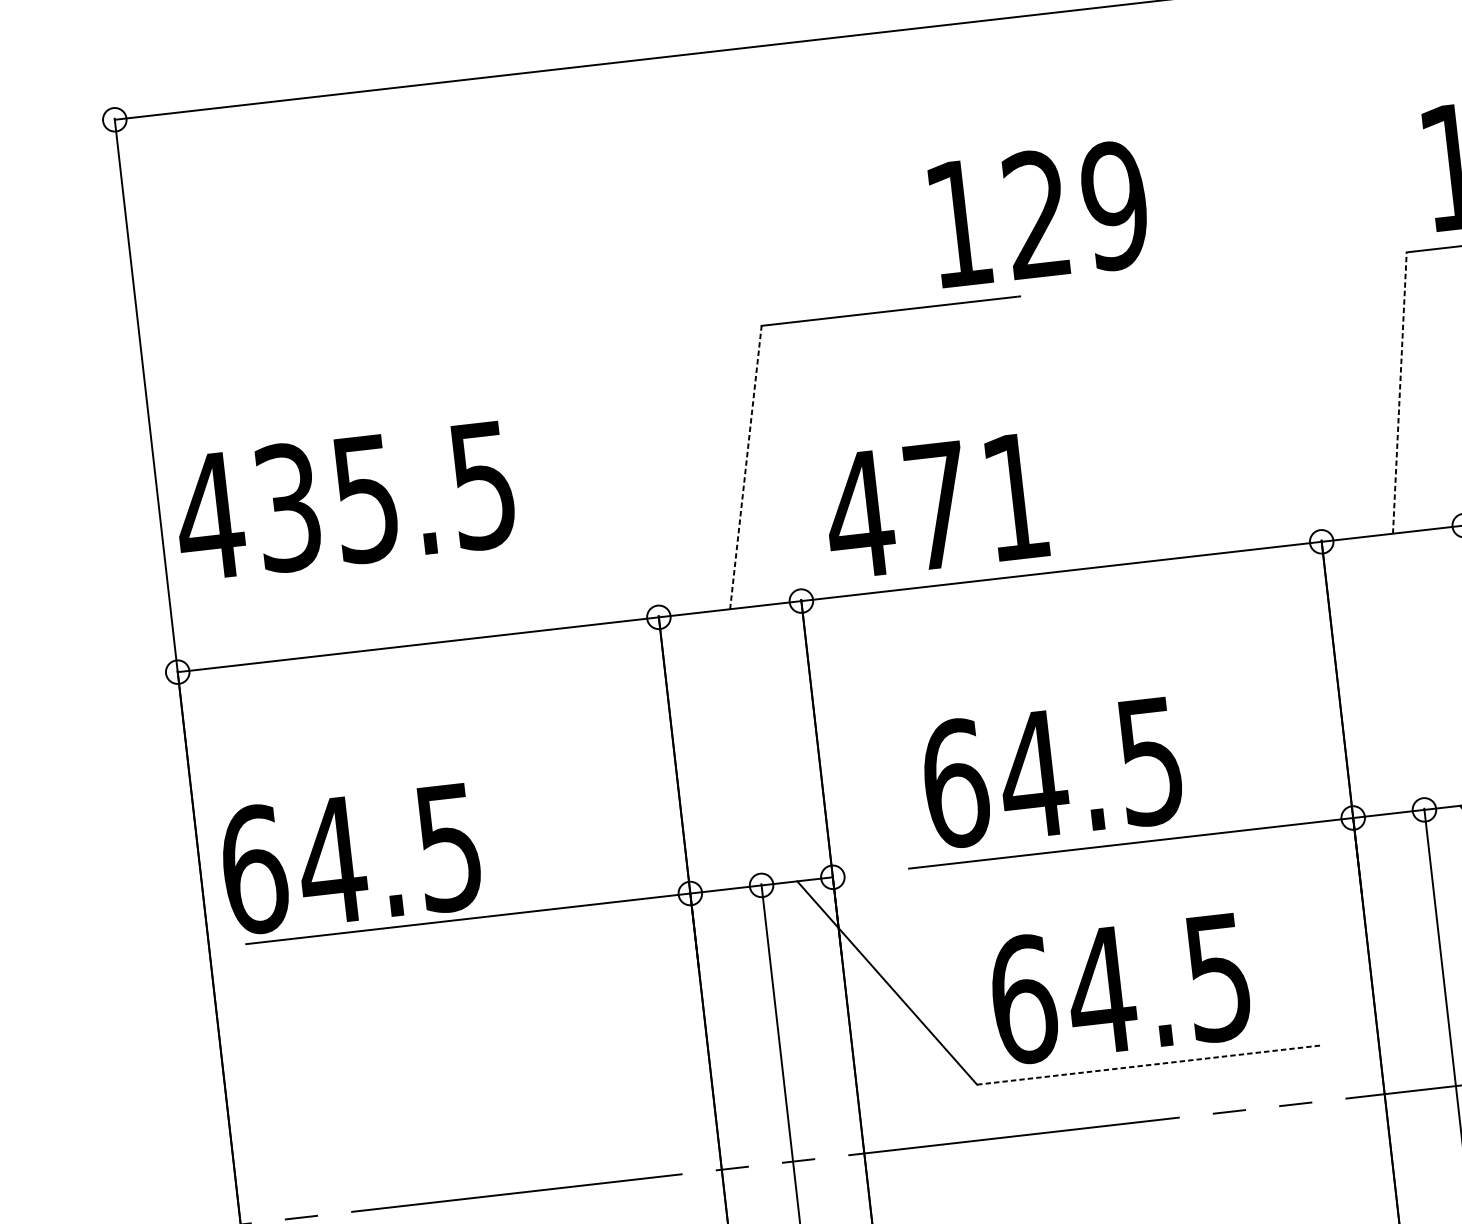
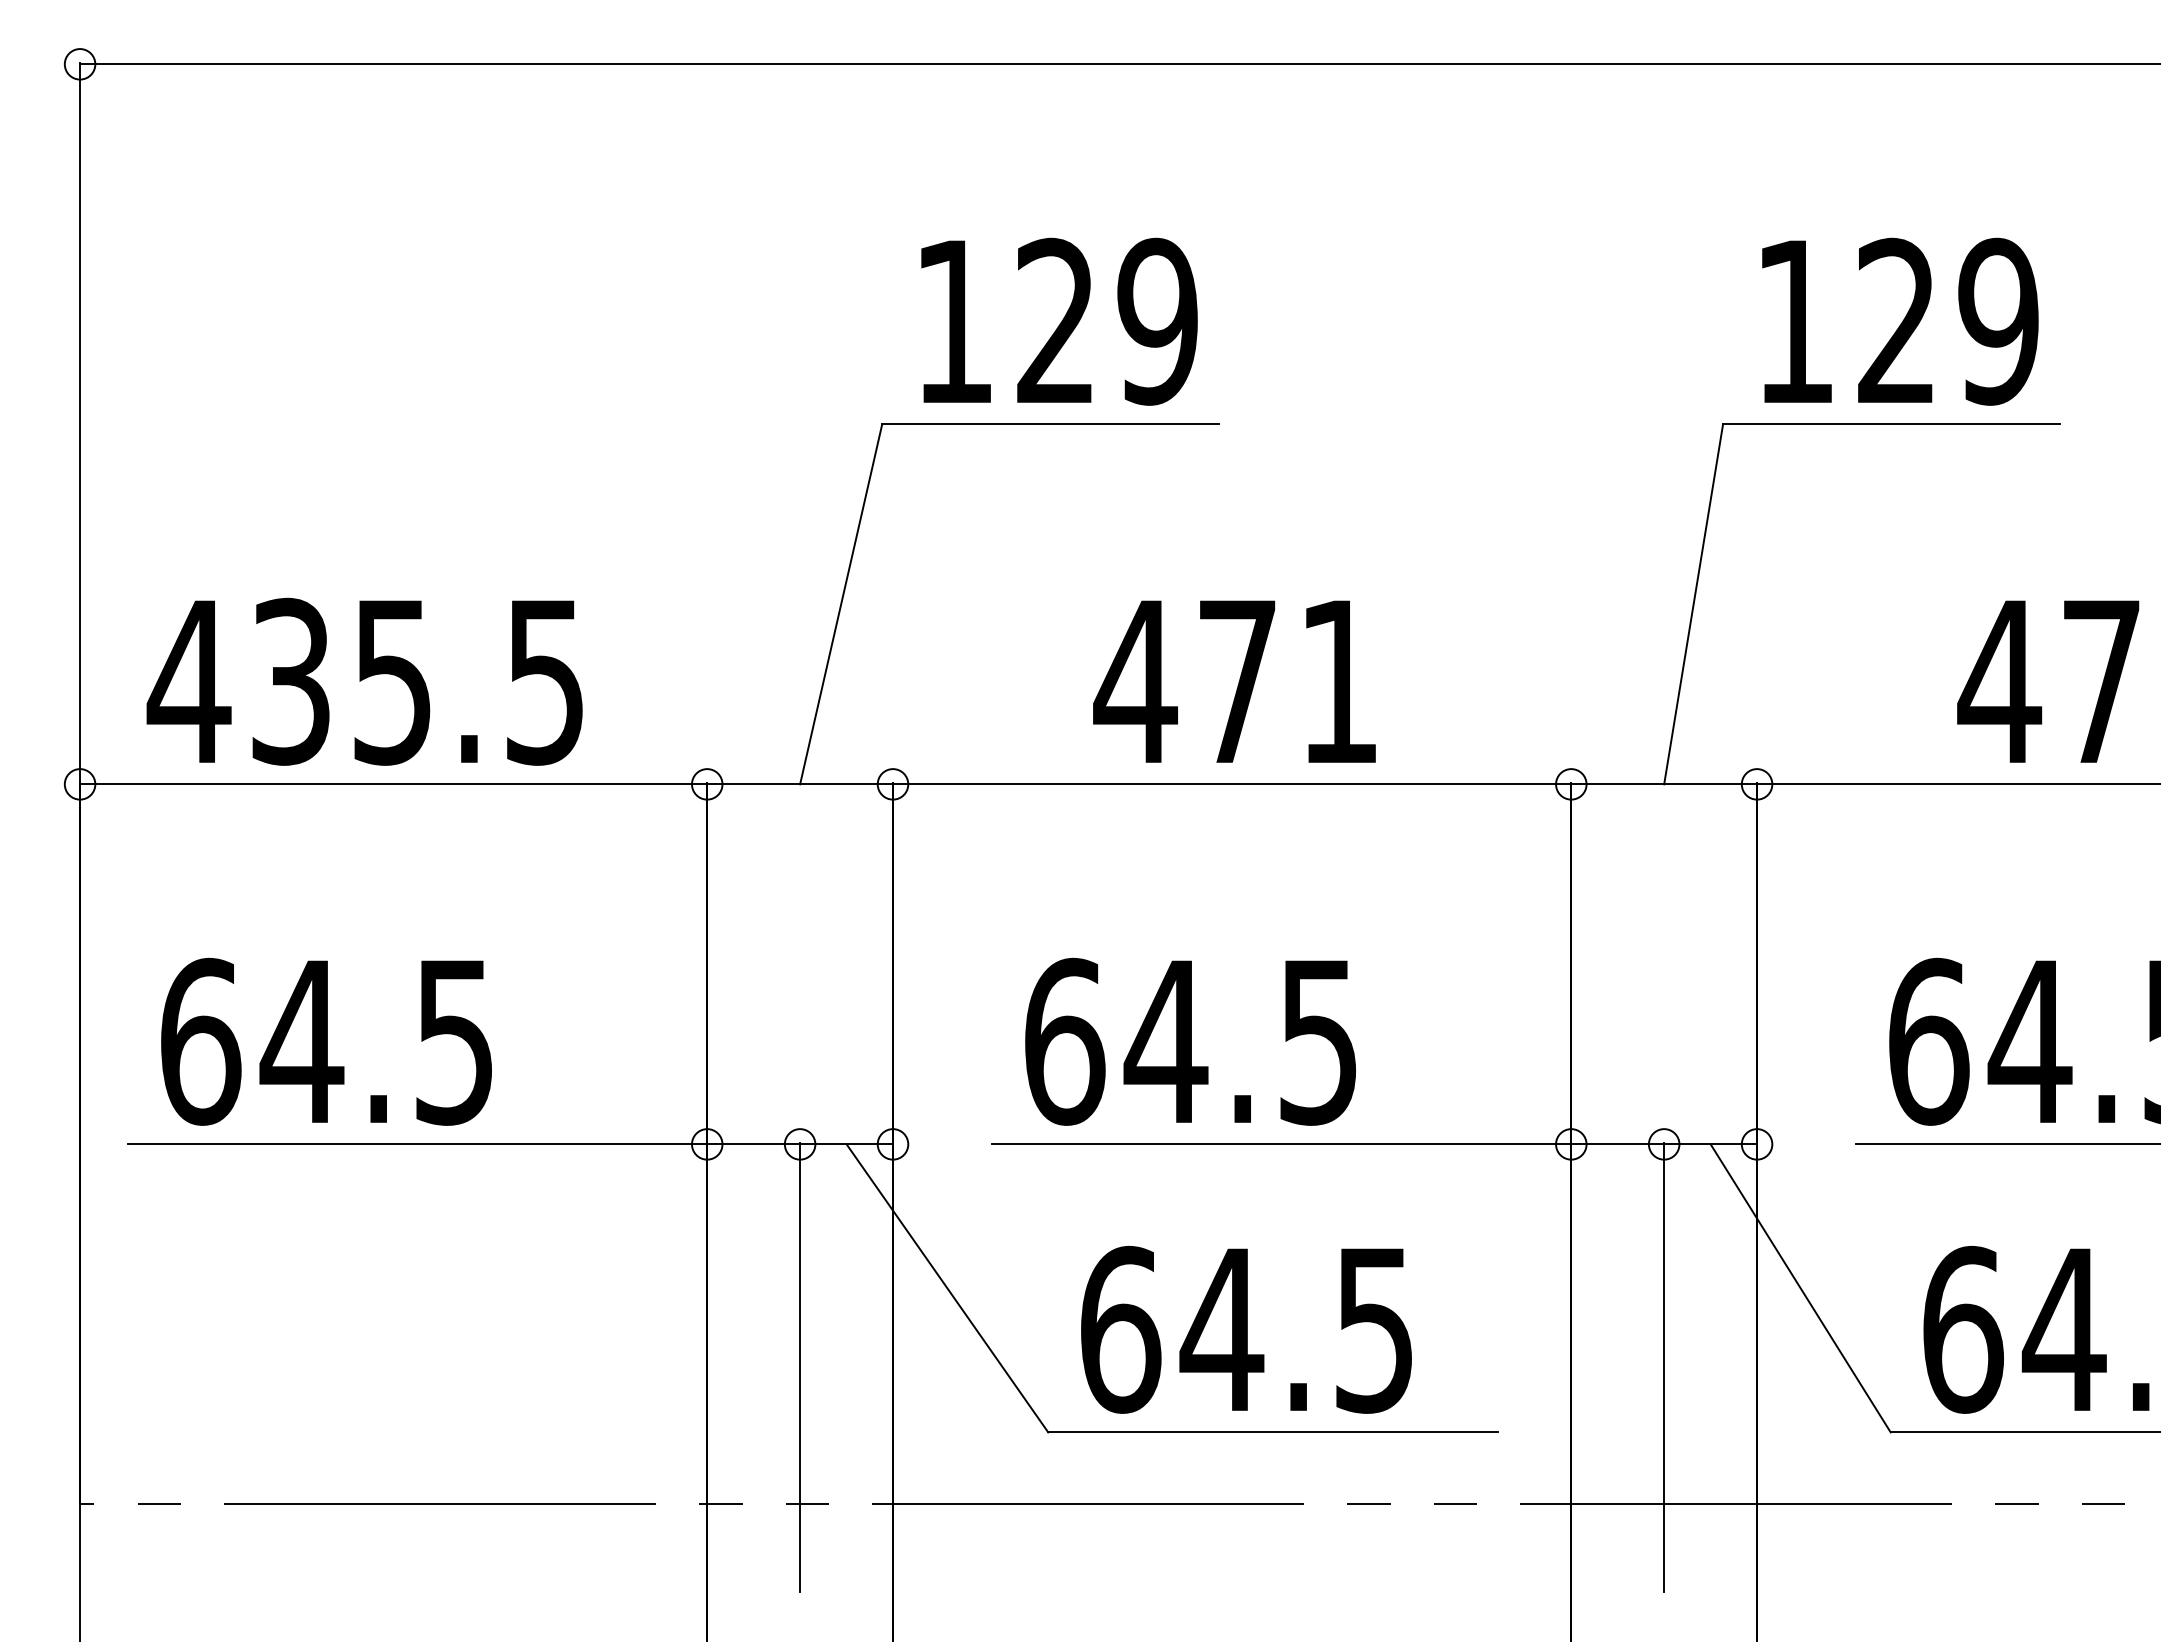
text: (1039, 214) -> (1059, 321), moved
line: (1399, 392) -> (1693, 603), dashed -> solid
line: (746, 467) -> (841, 604), dashed -> solid
text: (344, 500) -> (364, 681), moved
text: (935, 505) -> (1234, 681), moved
text: (350, 858) -> (326, 1041), moved
line: (1149, 1065) -> (1272, 1432), dashed -> solid

